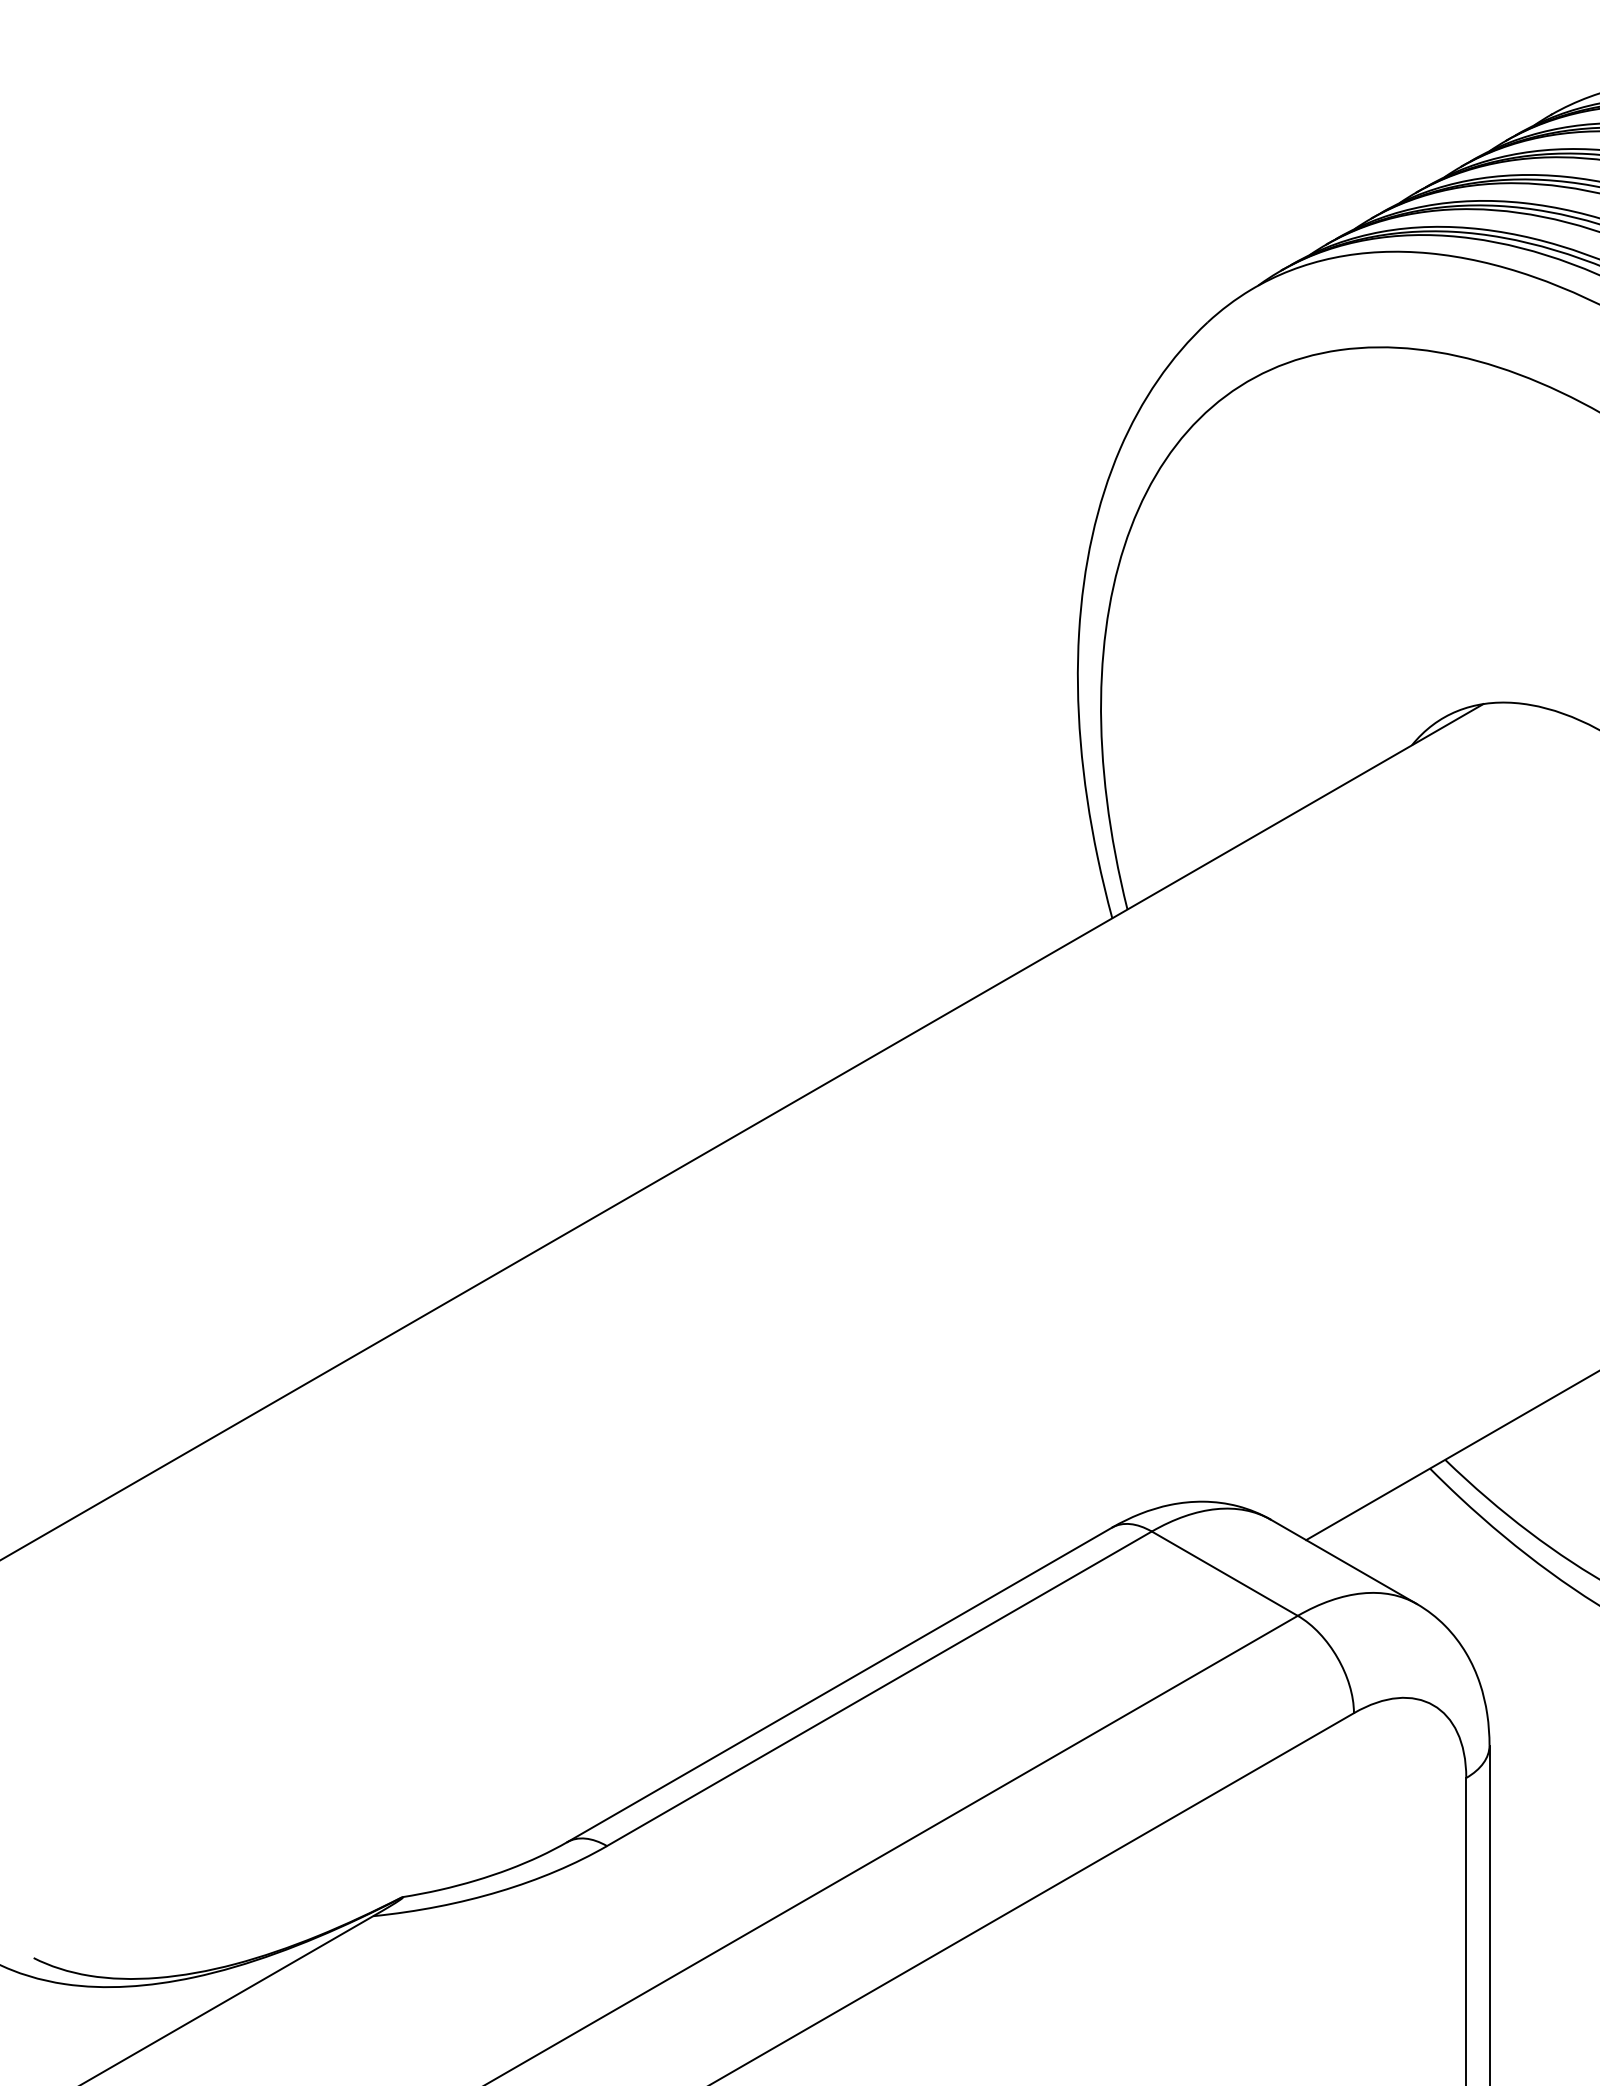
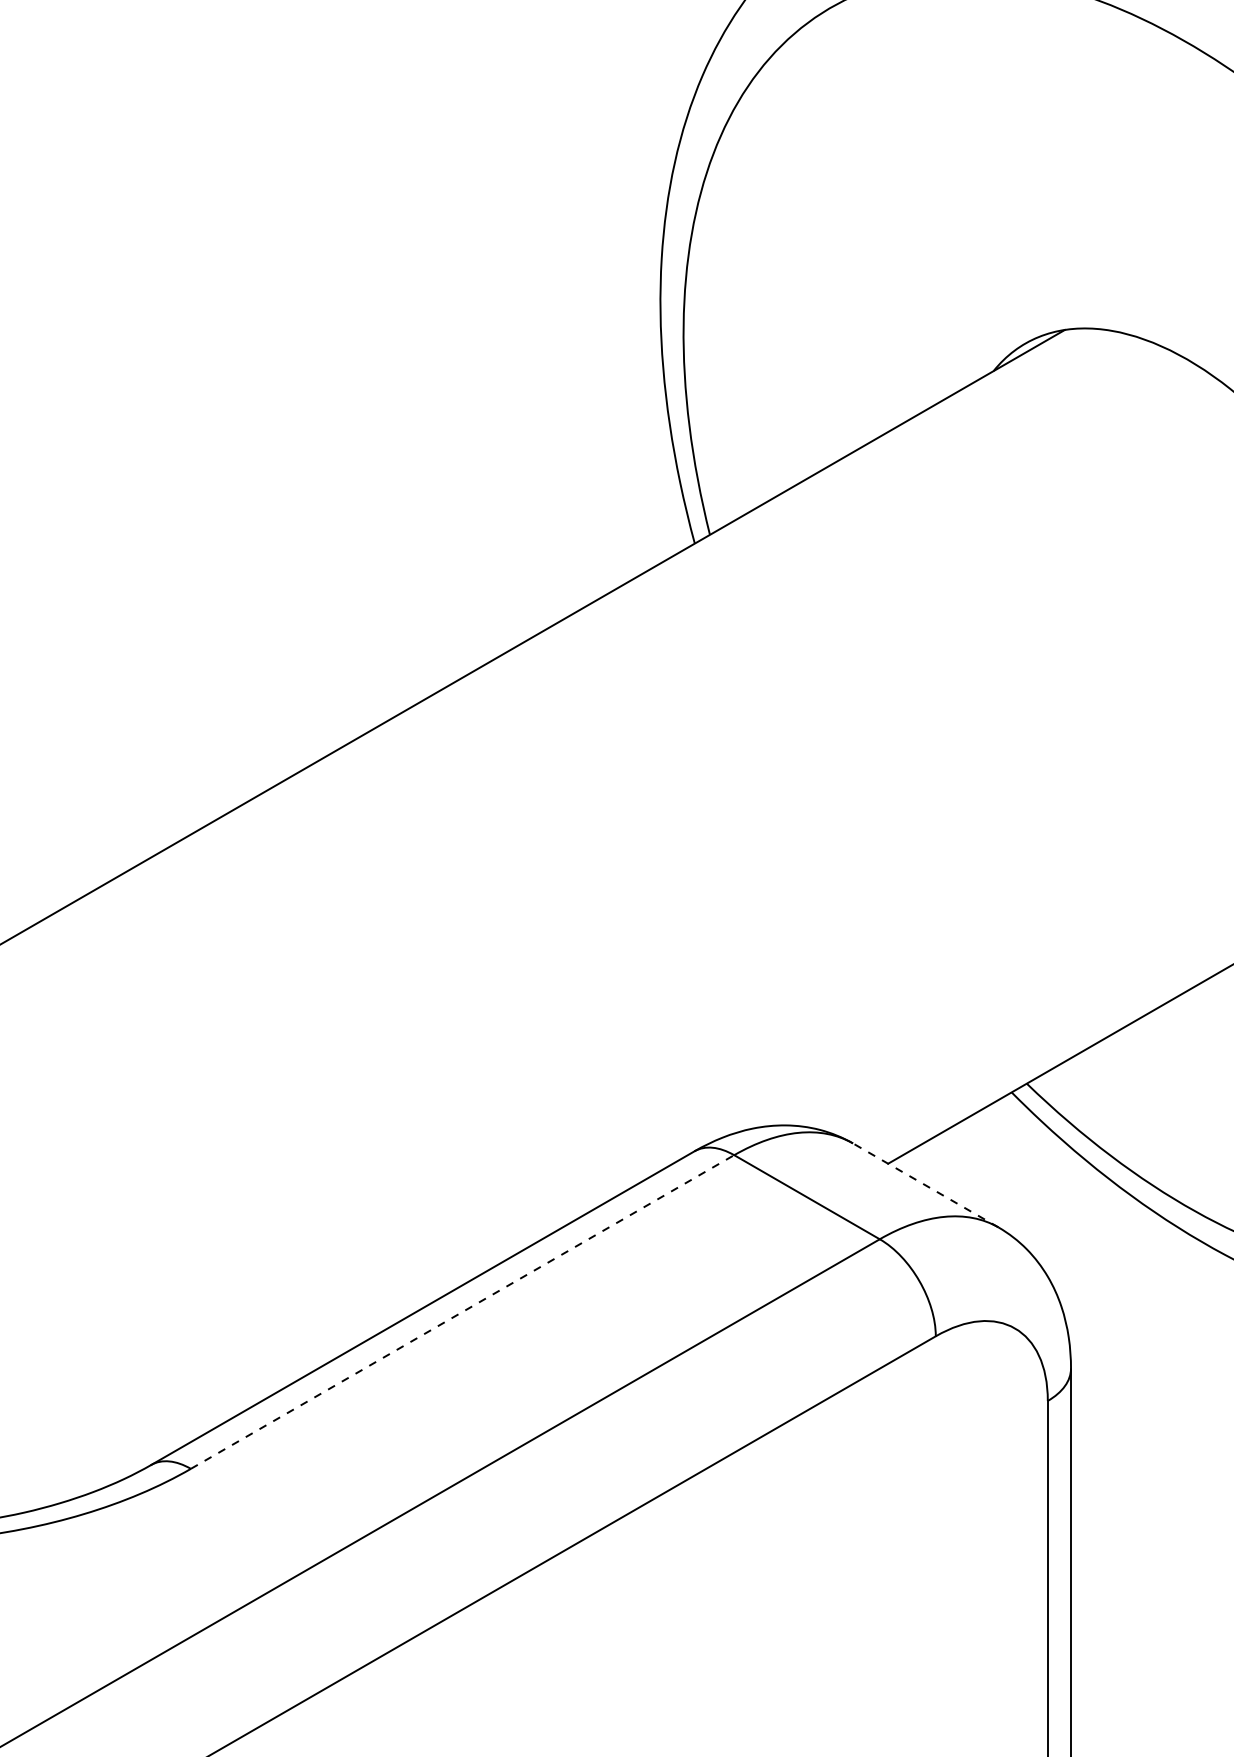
line: (1343, 1561) -> (925, 1185), solid -> dashed
line: (879, 1688) -> (462, 1311), solid -> dashed

